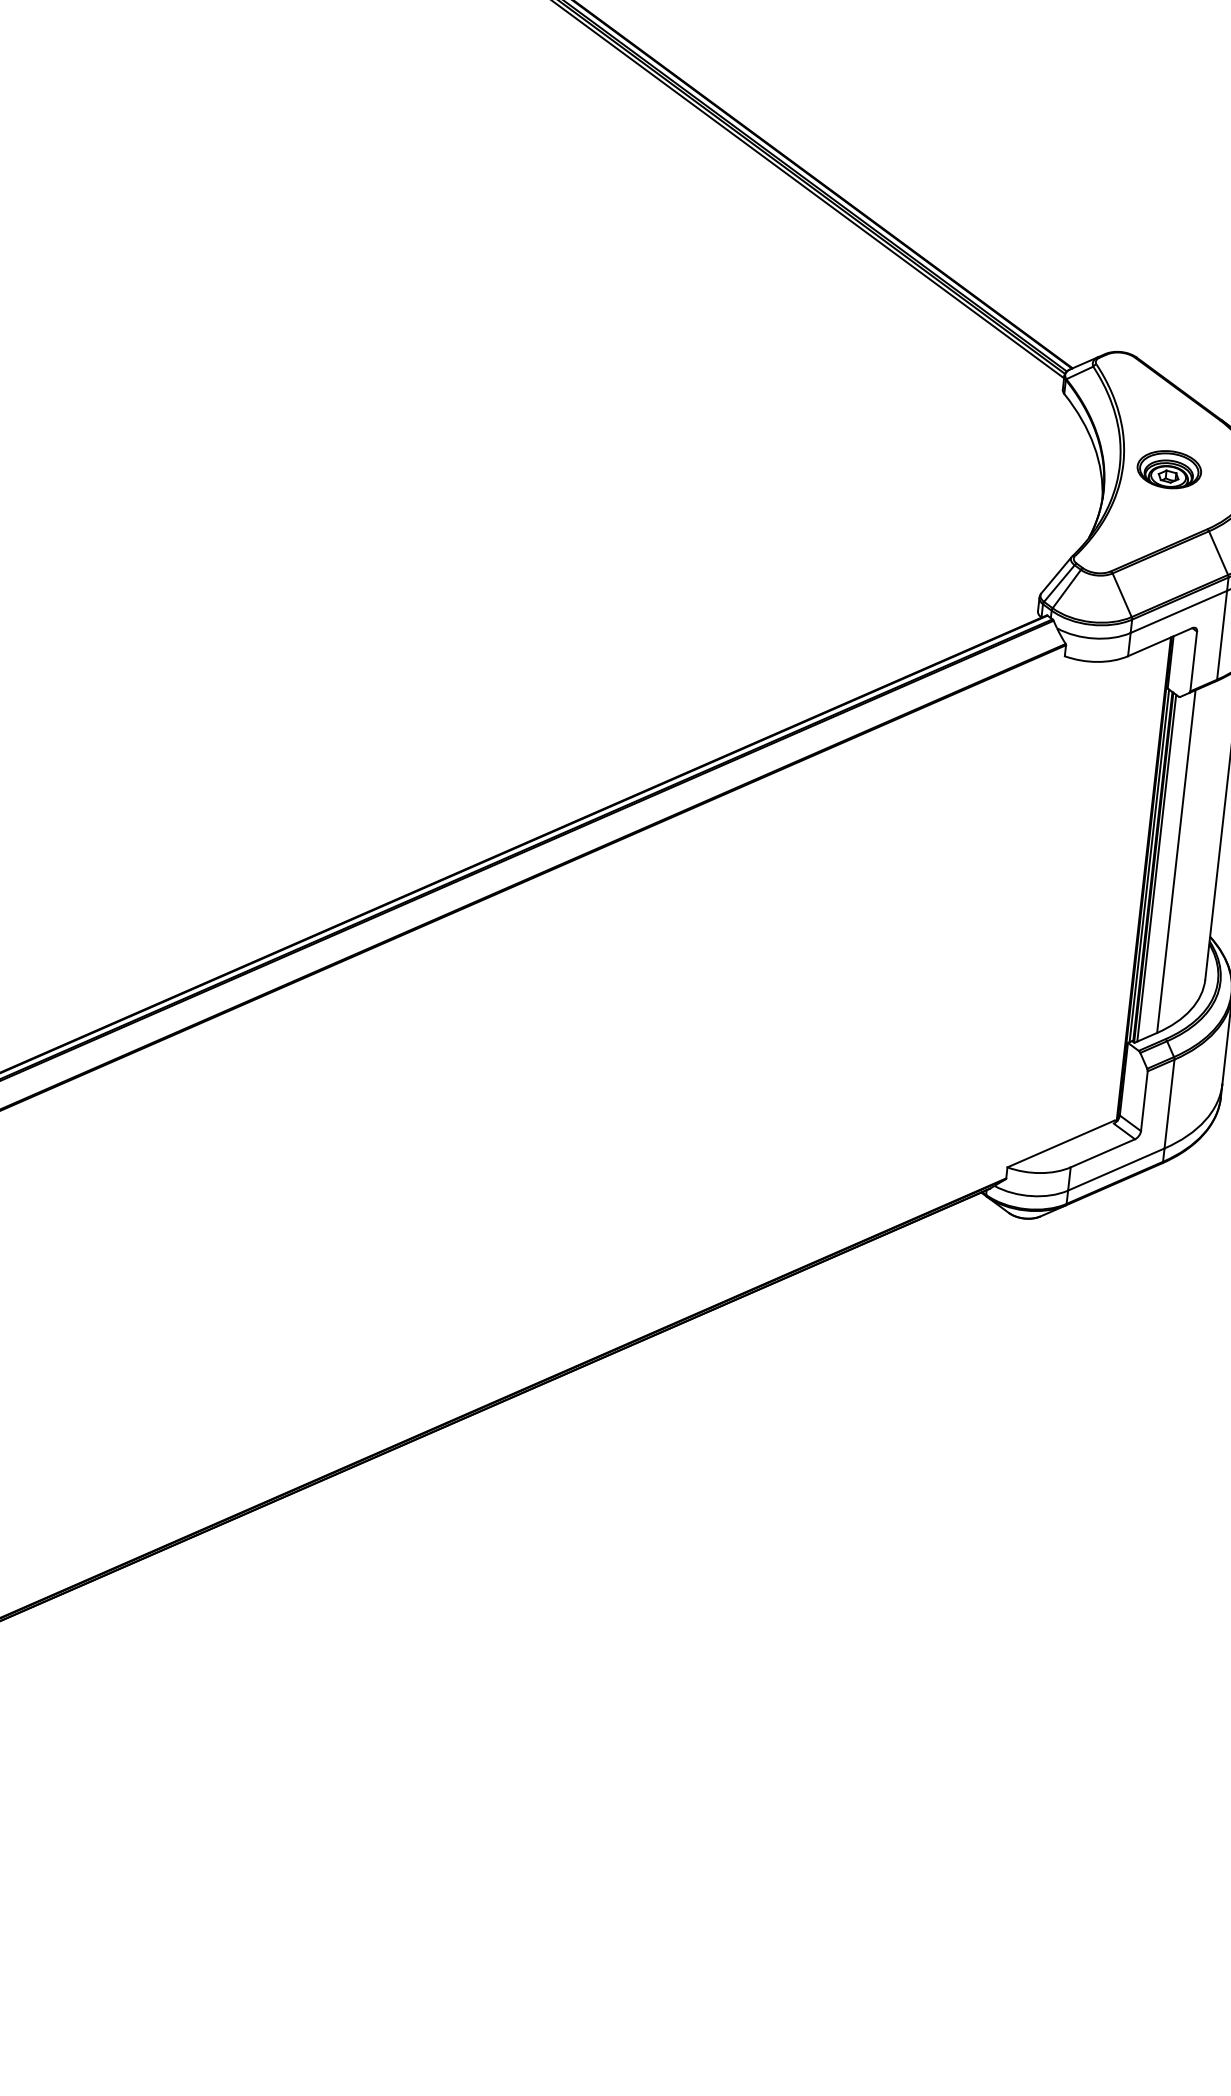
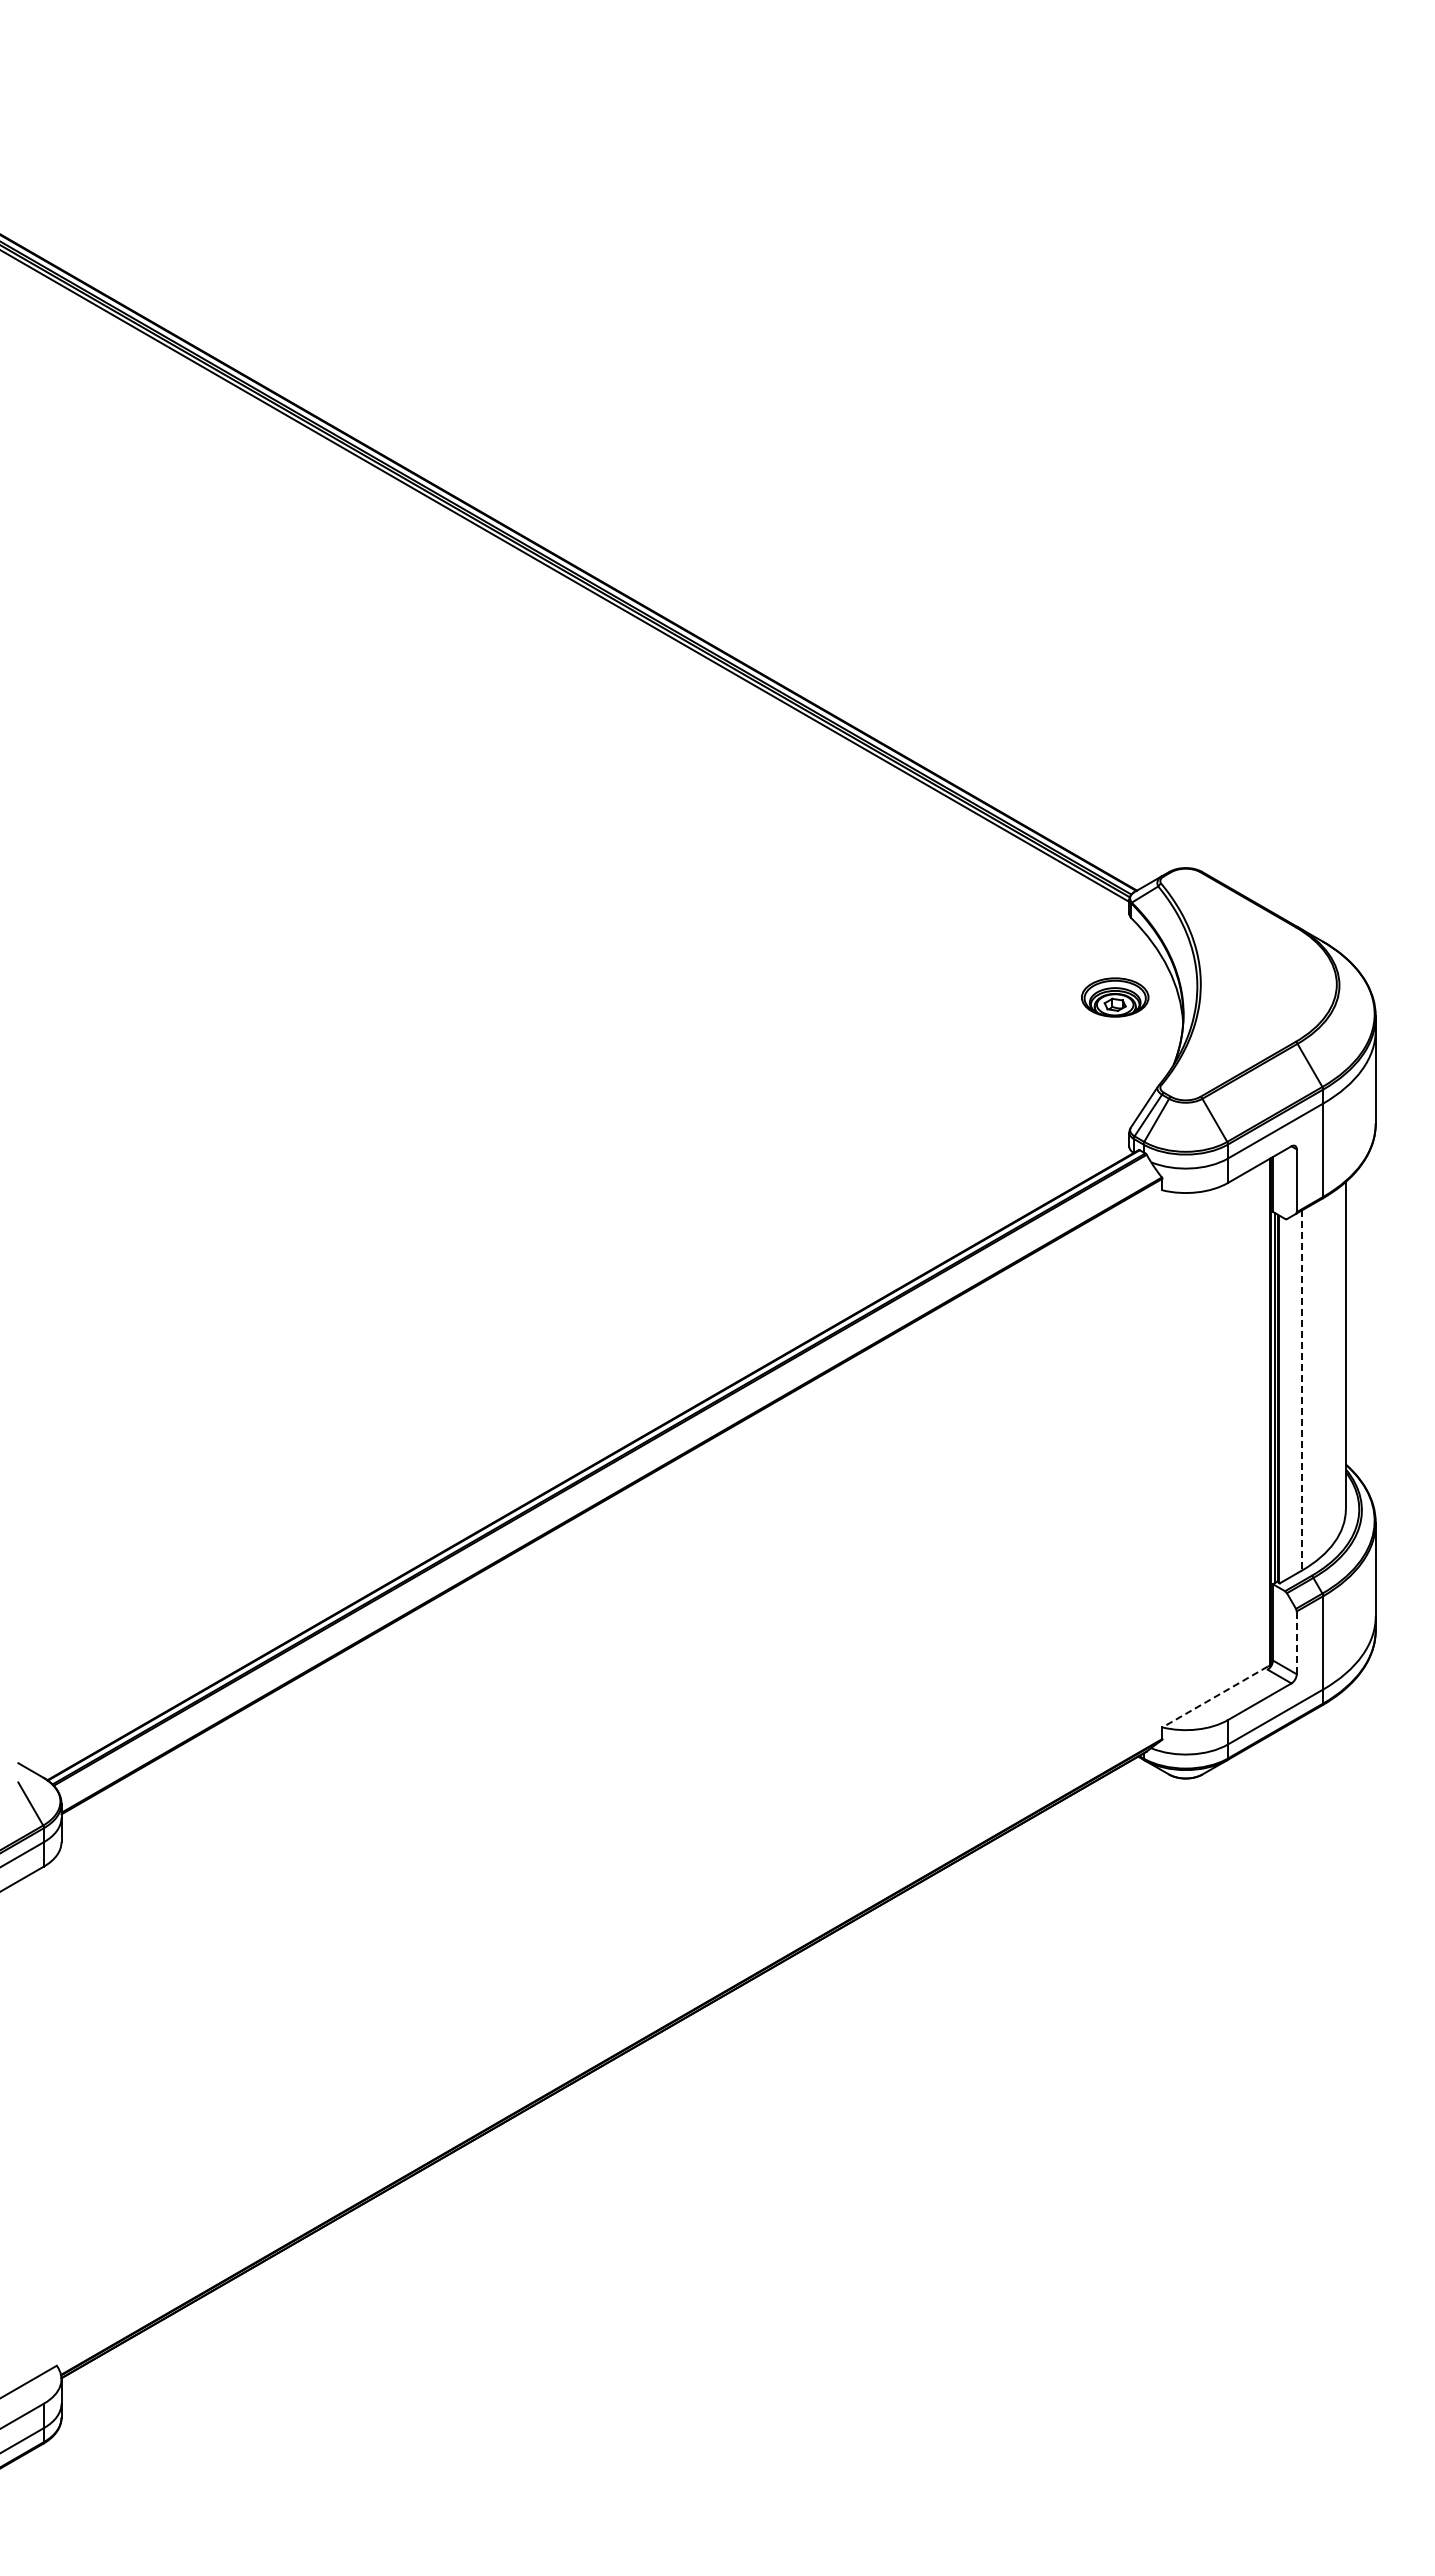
part: (1169, 469) -> (1115, 997), moved
line: (1176, 861) -> (1302, 1390), solid -> dashed
line: (1156, 868) -> (1282, 1399), removed
line: (1144, 1100) -> (1296, 1642), solid -> dashed
line: (1061, 1144) -> (1215, 1697), solid -> dashed

